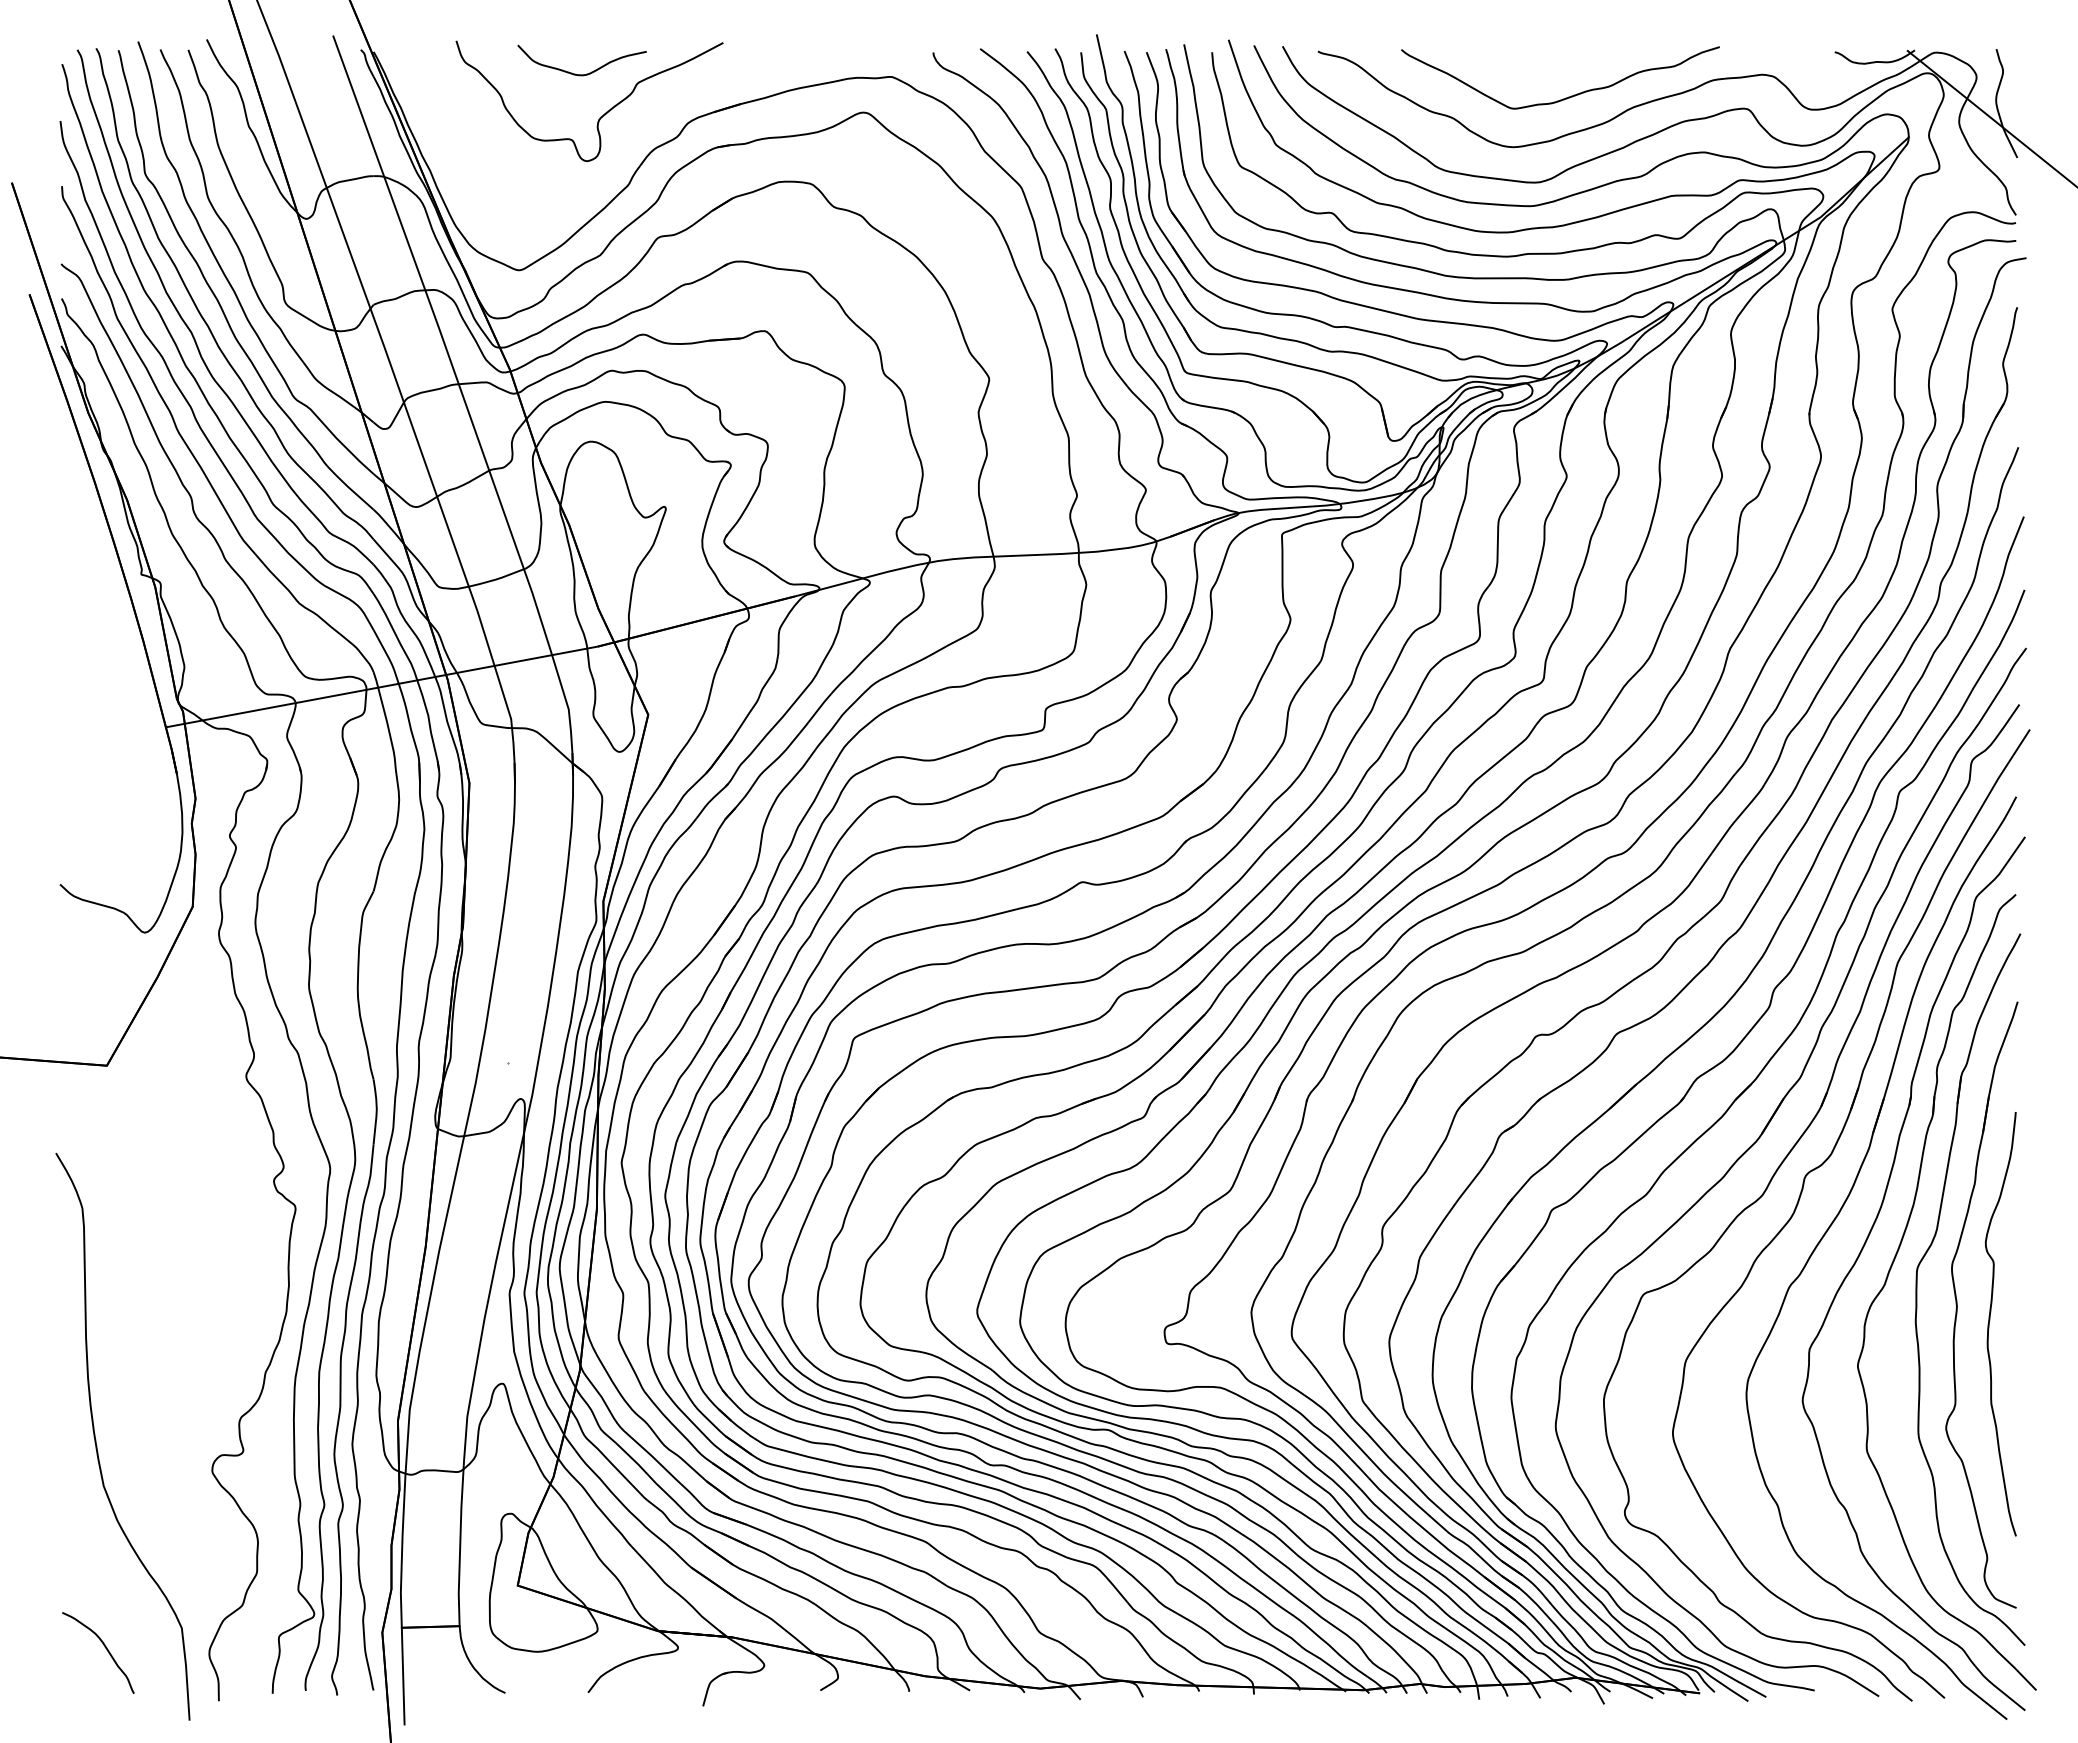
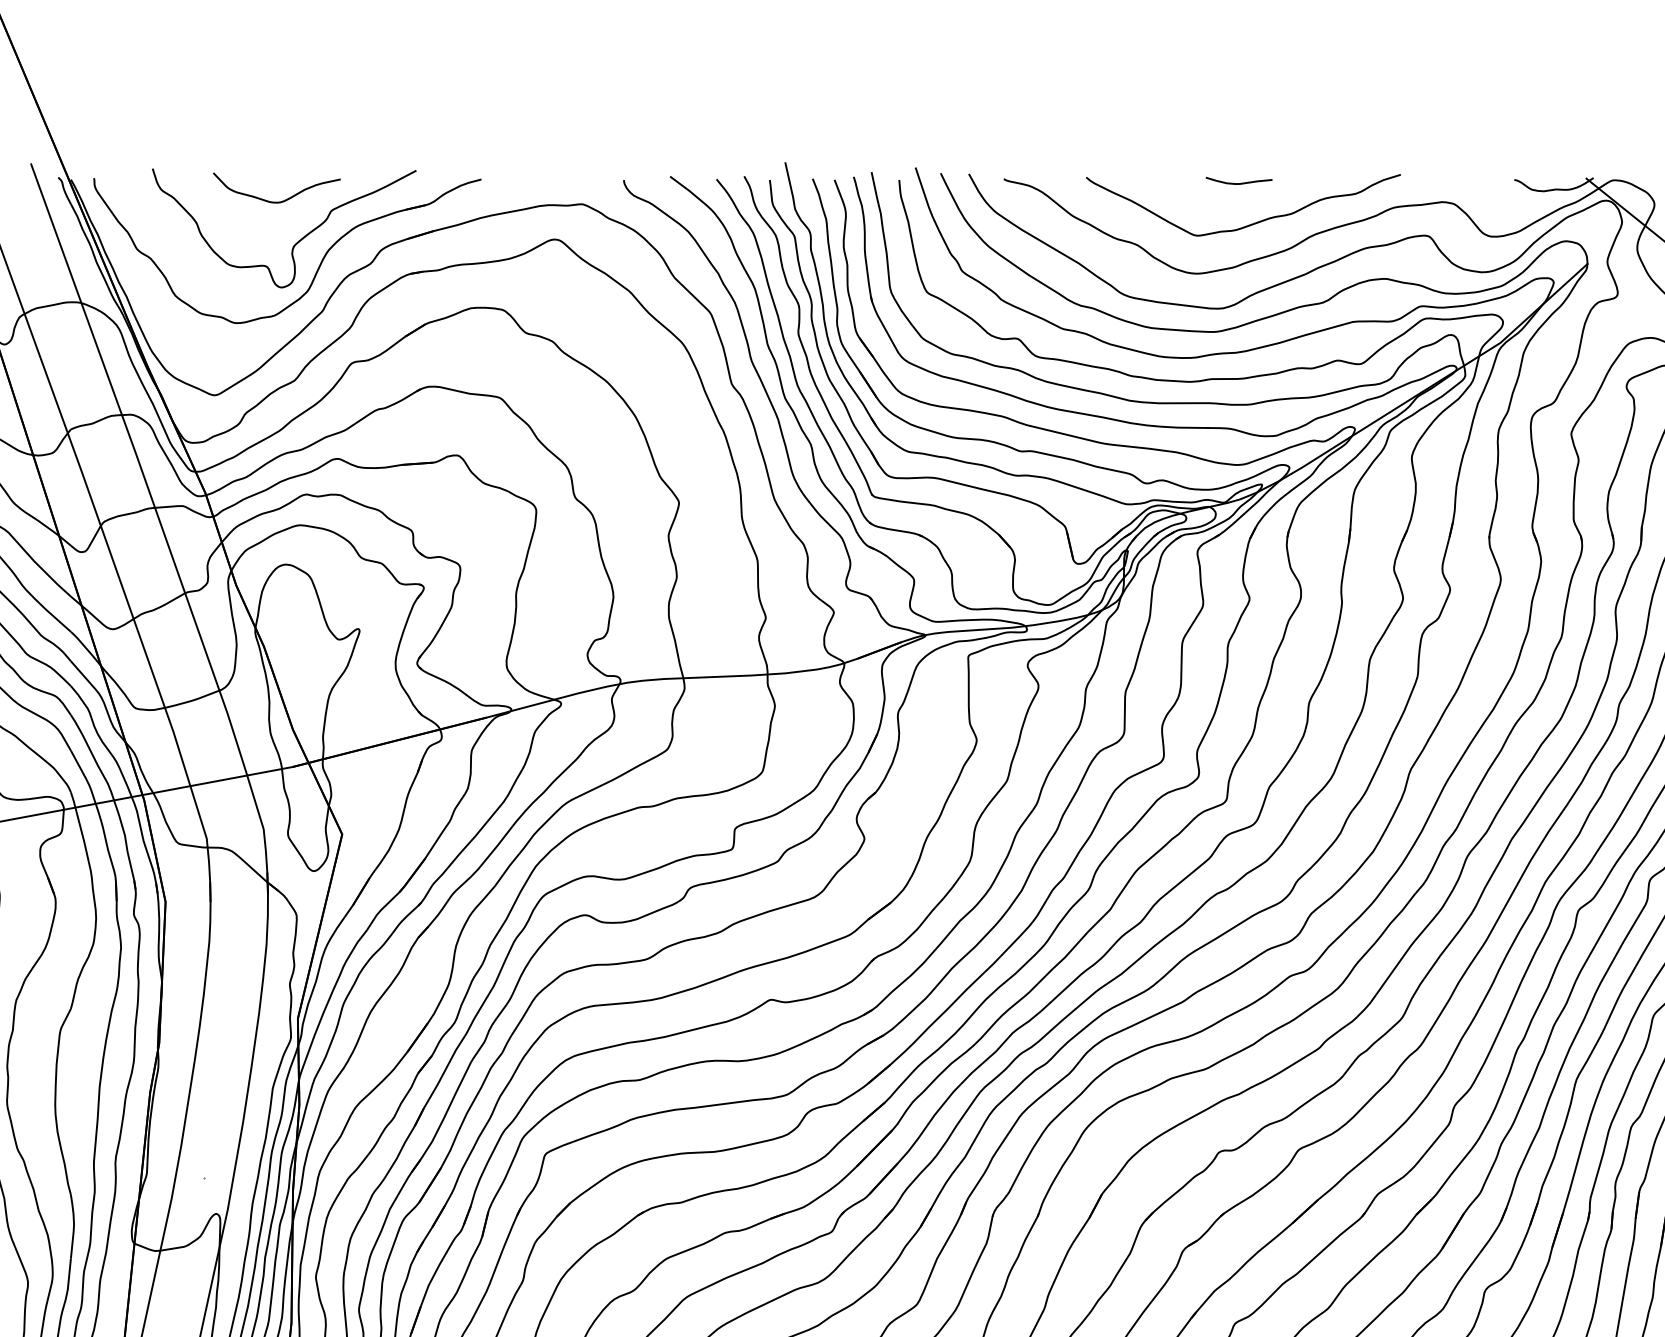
curve: (1555, 55) -> (1238, 183), added
part: (624, 139) -> (318, 266), added

